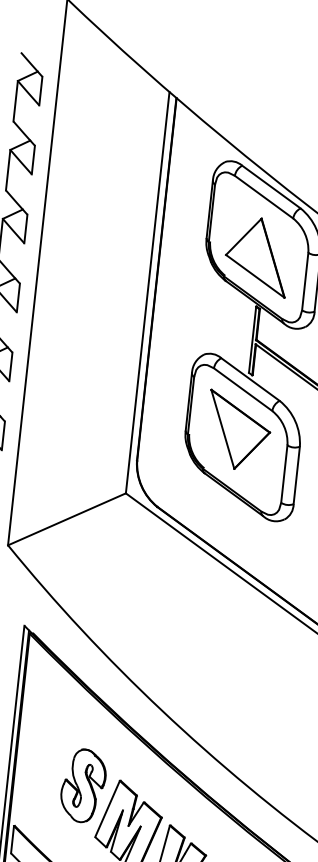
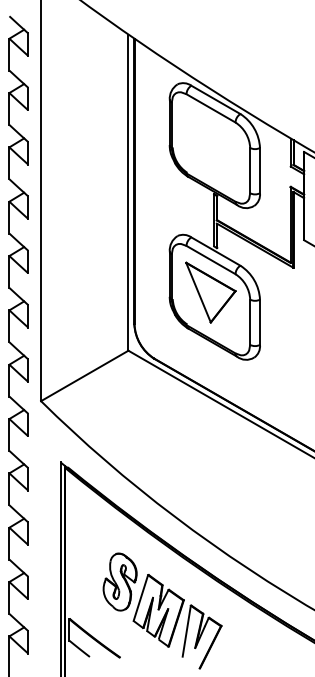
part: (257, 255) -> (210, 154), removed

